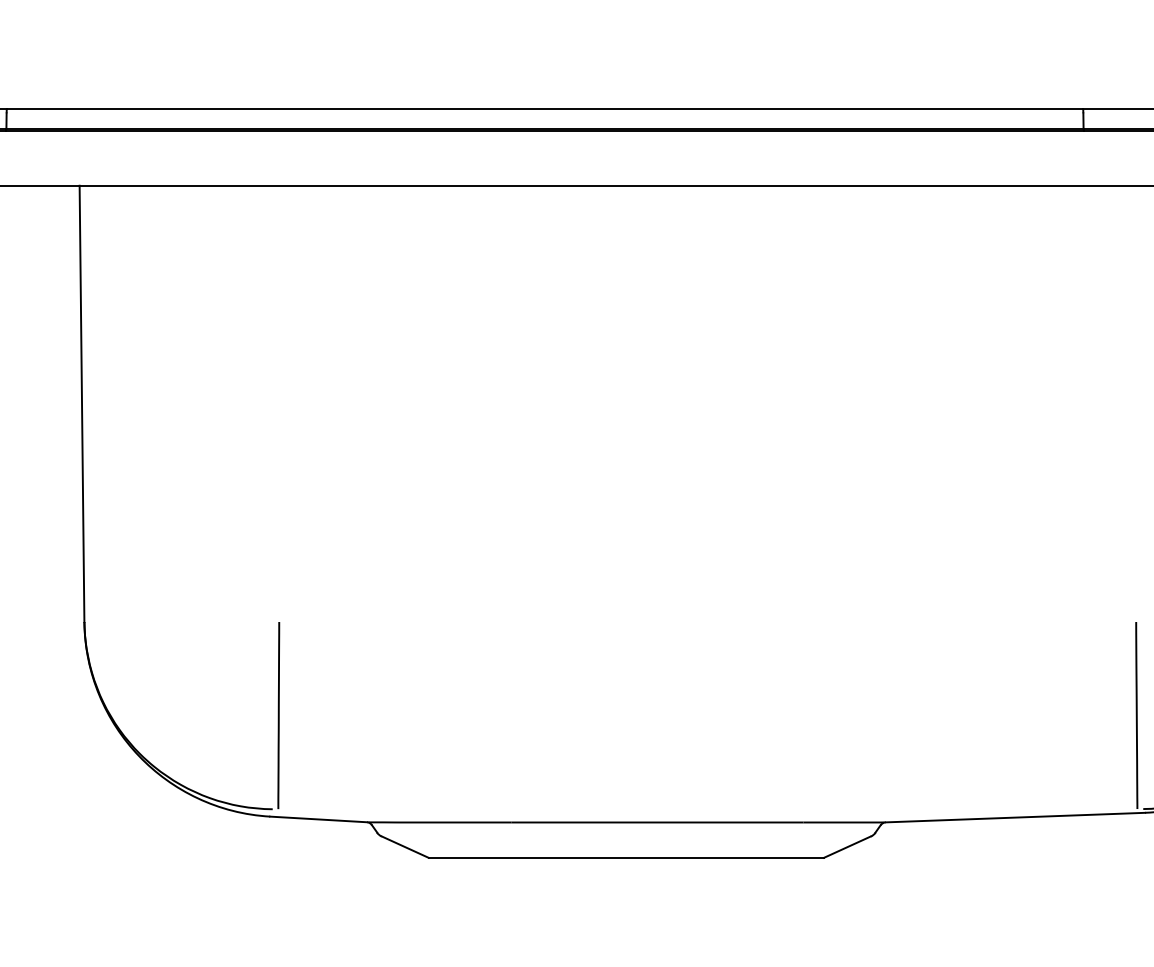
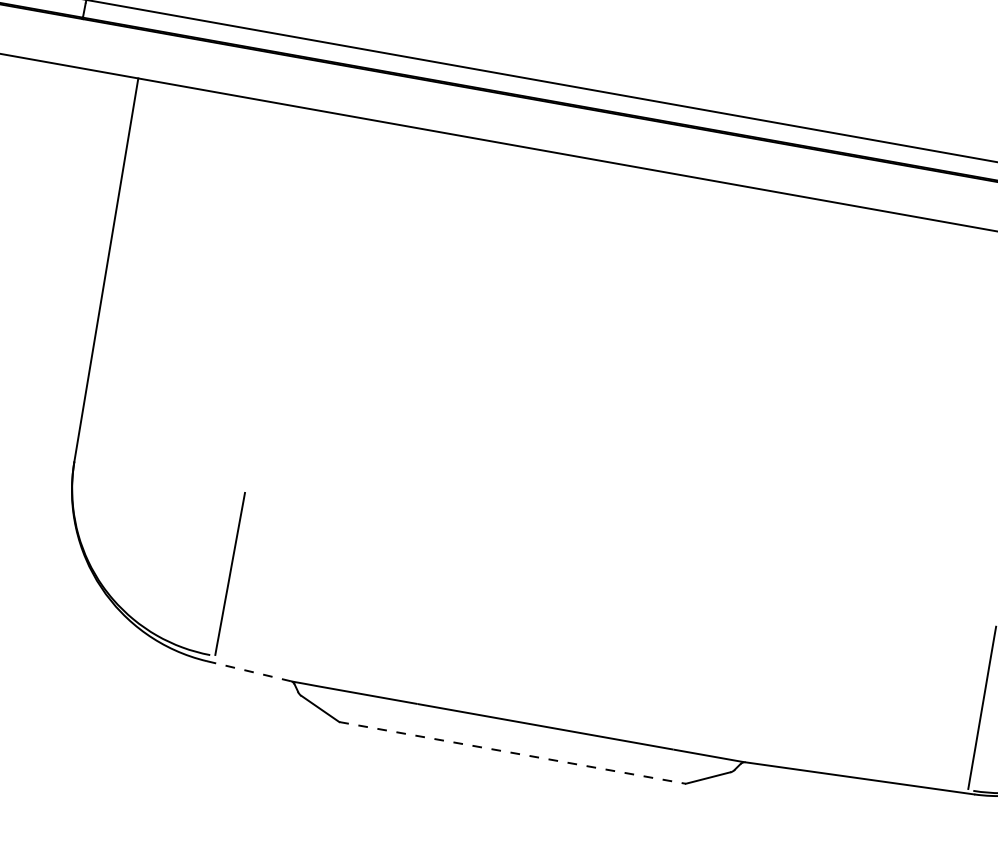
line: (318, 819) -> (248, 671), solid -> dashed
line: (626, 857) -> (512, 752), solid -> dashed

